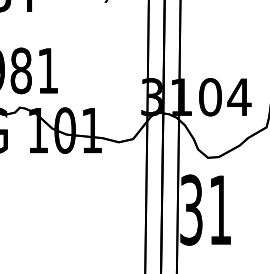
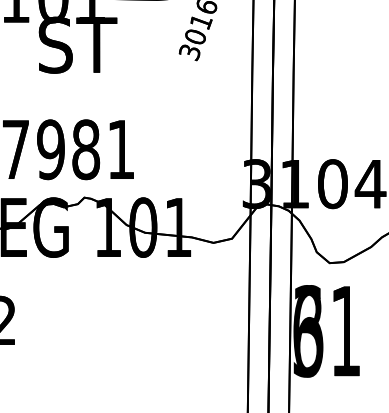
text: (191, 210) -> (308, 331), 31 -> 61

